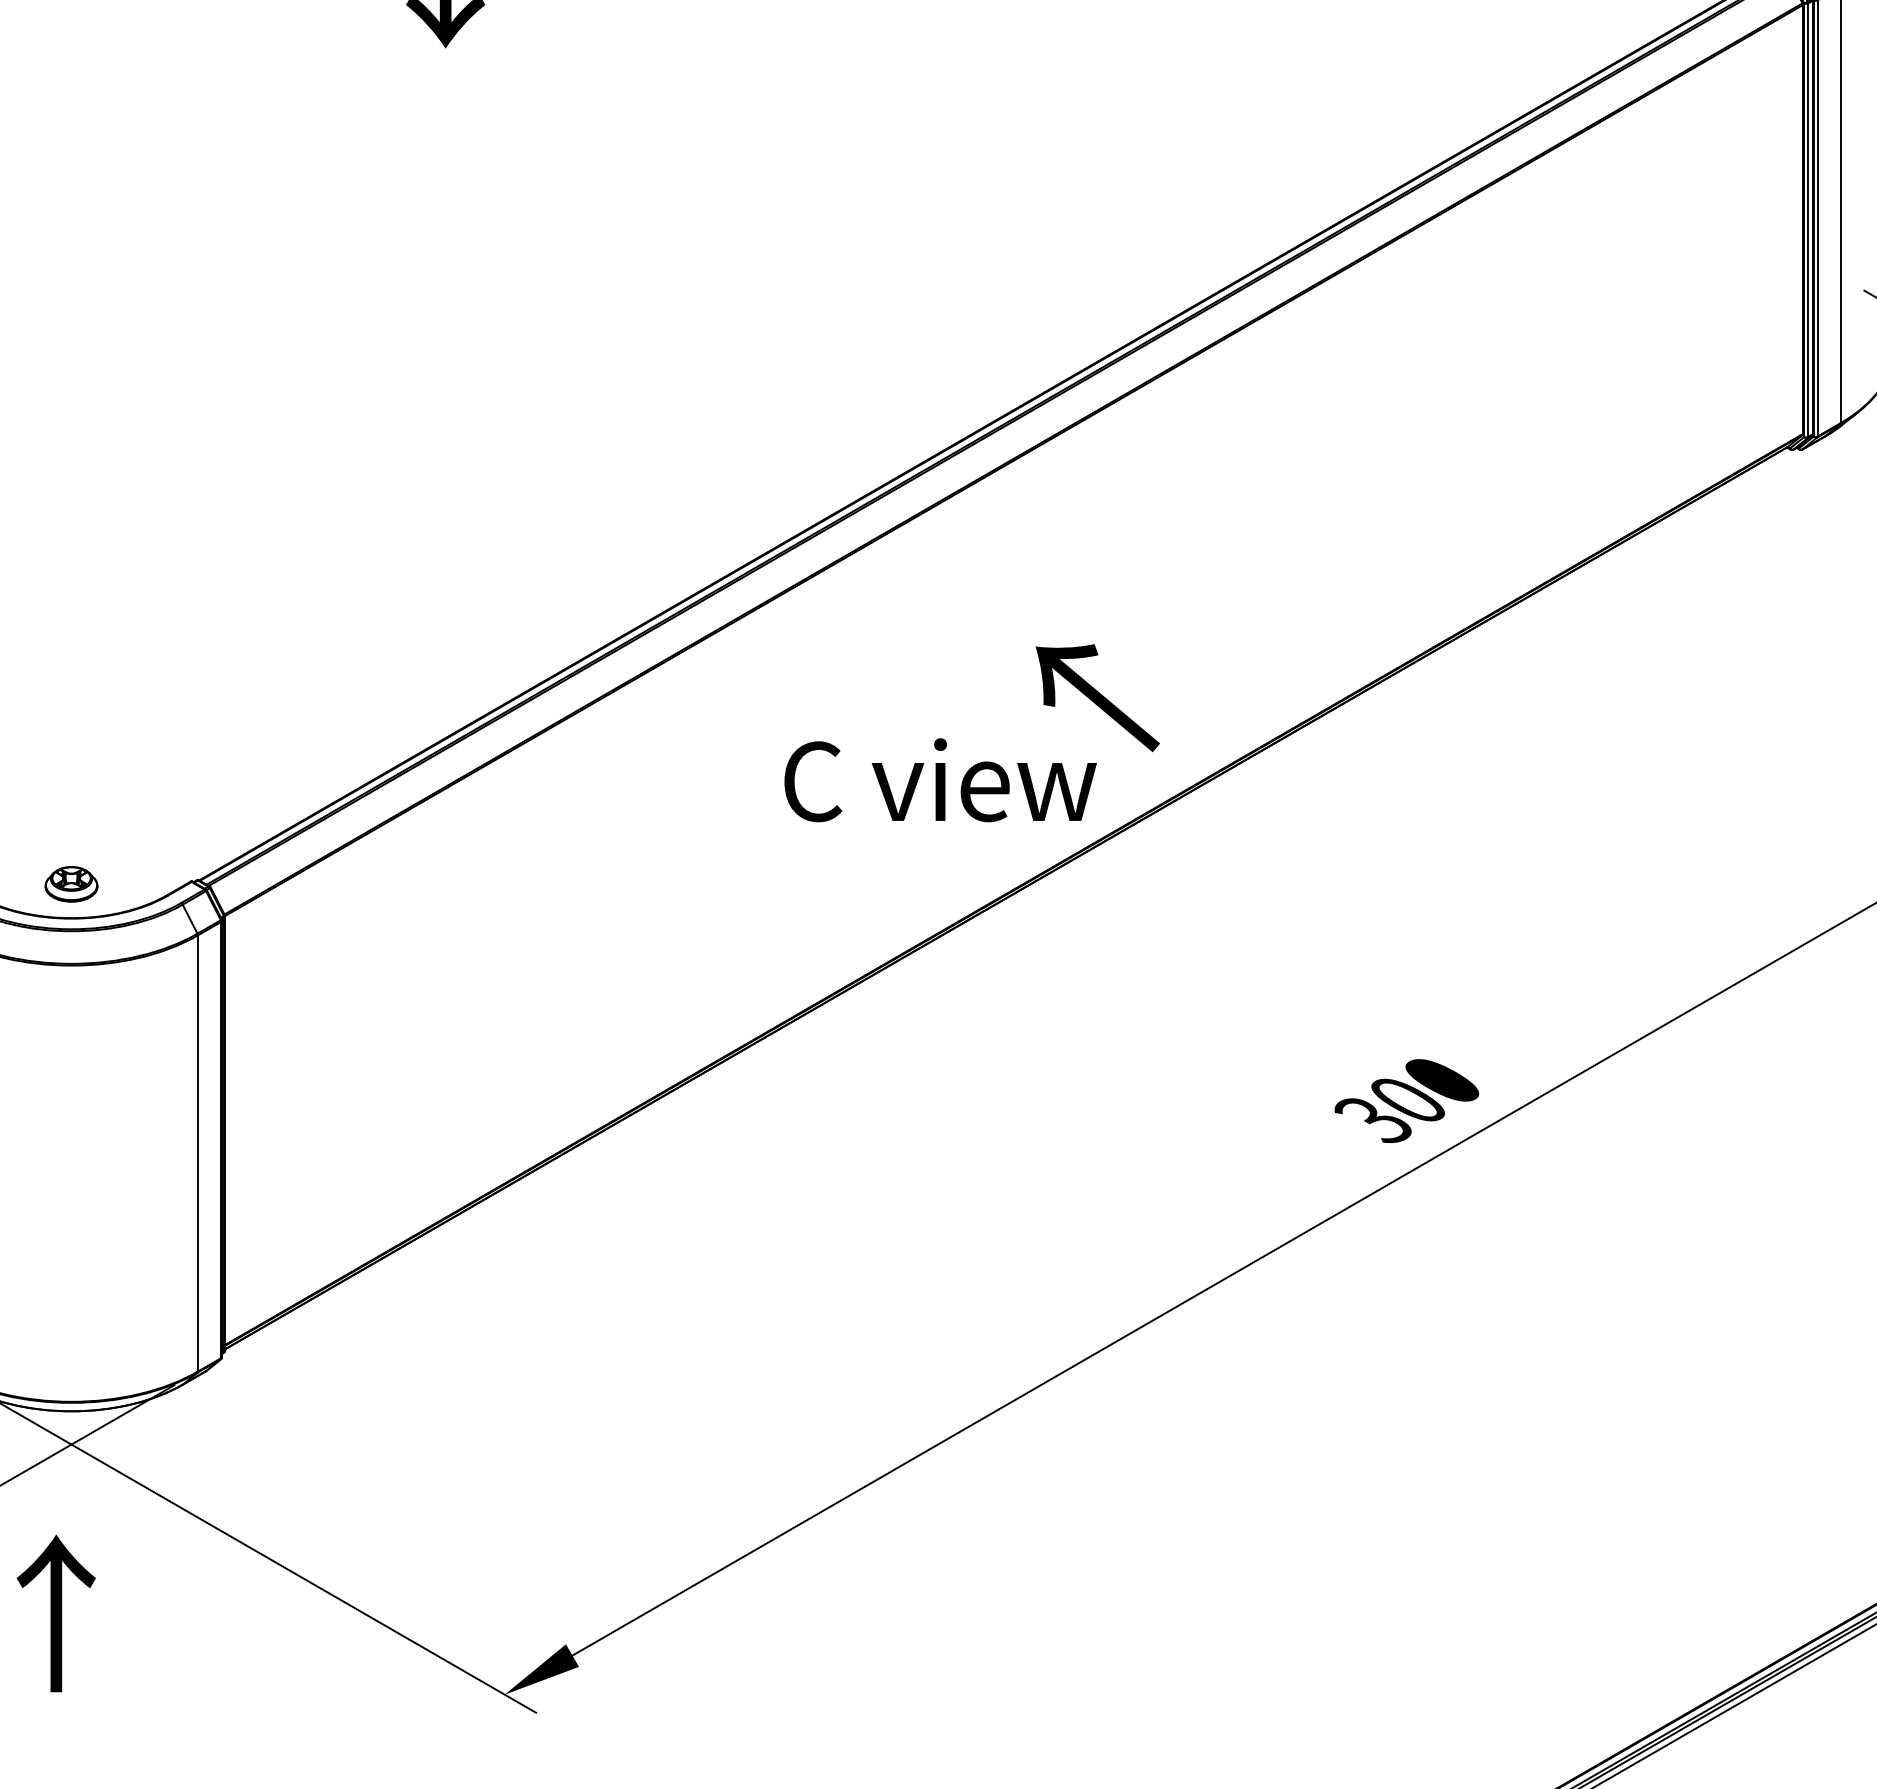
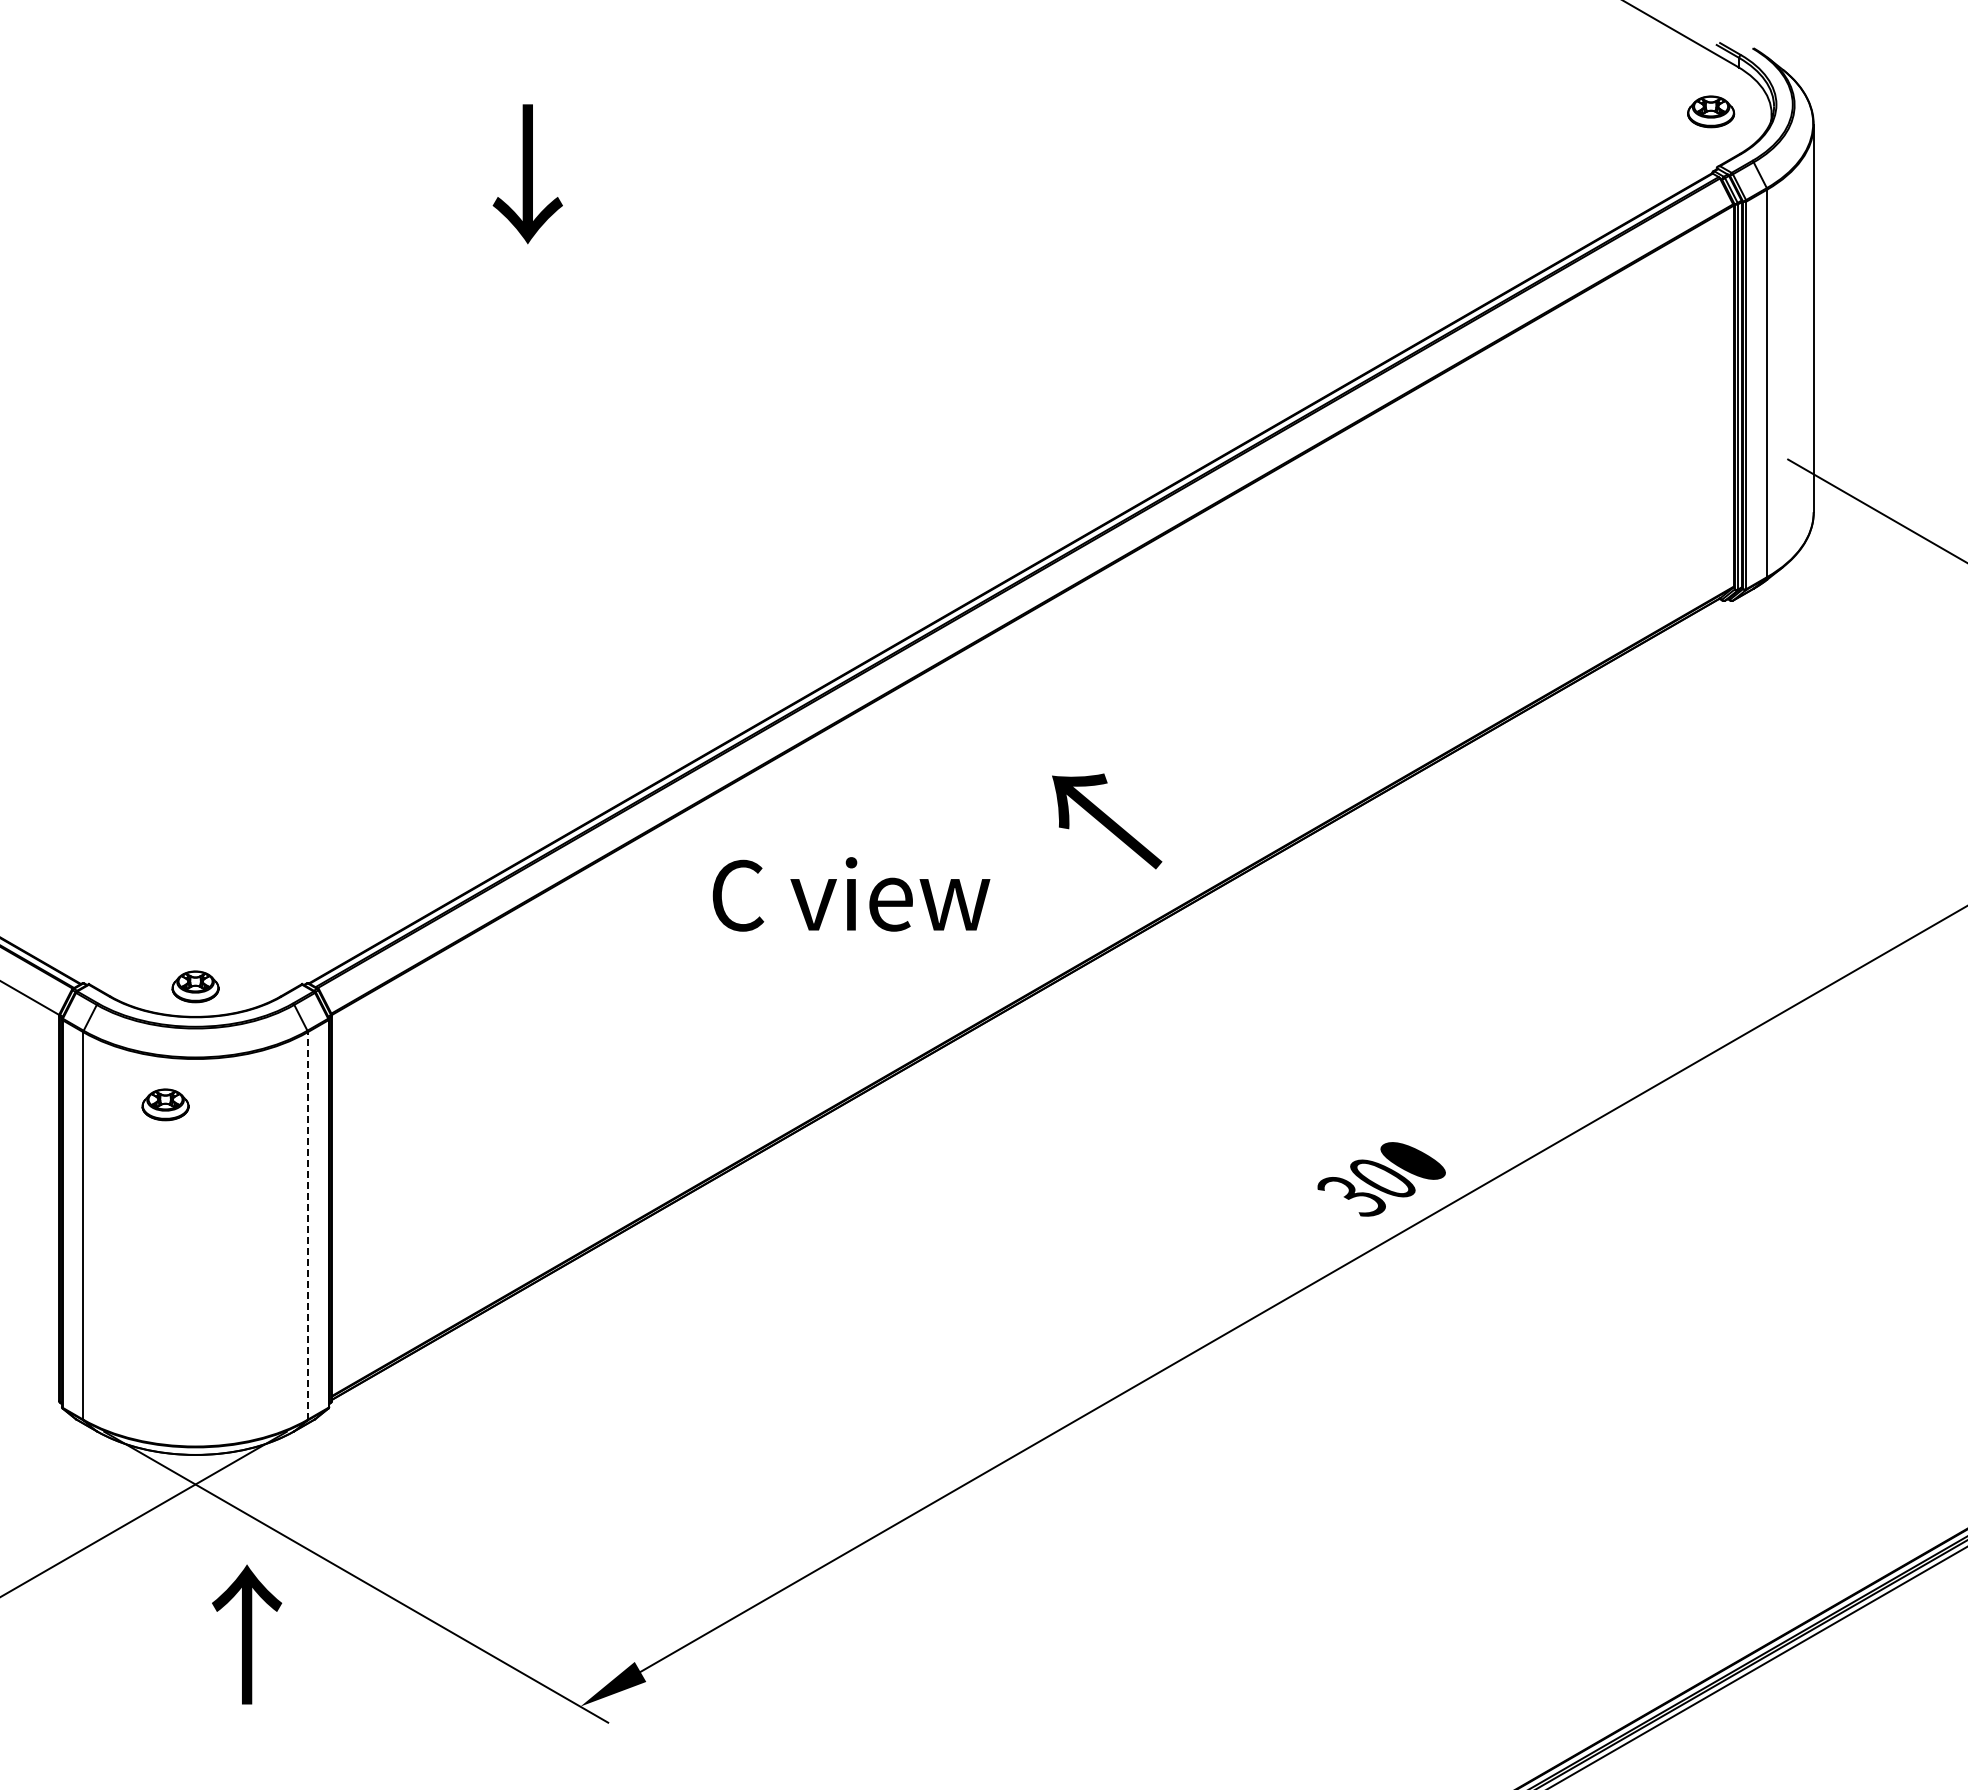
text: (940, 780) -> (851, 894), moved
part: (37, 1016) -> (165, 1104), added
line: (197, 1153) -> (307, 1225), solid -> dashed
text: (56, 1613) -> (247, 1634), moved

